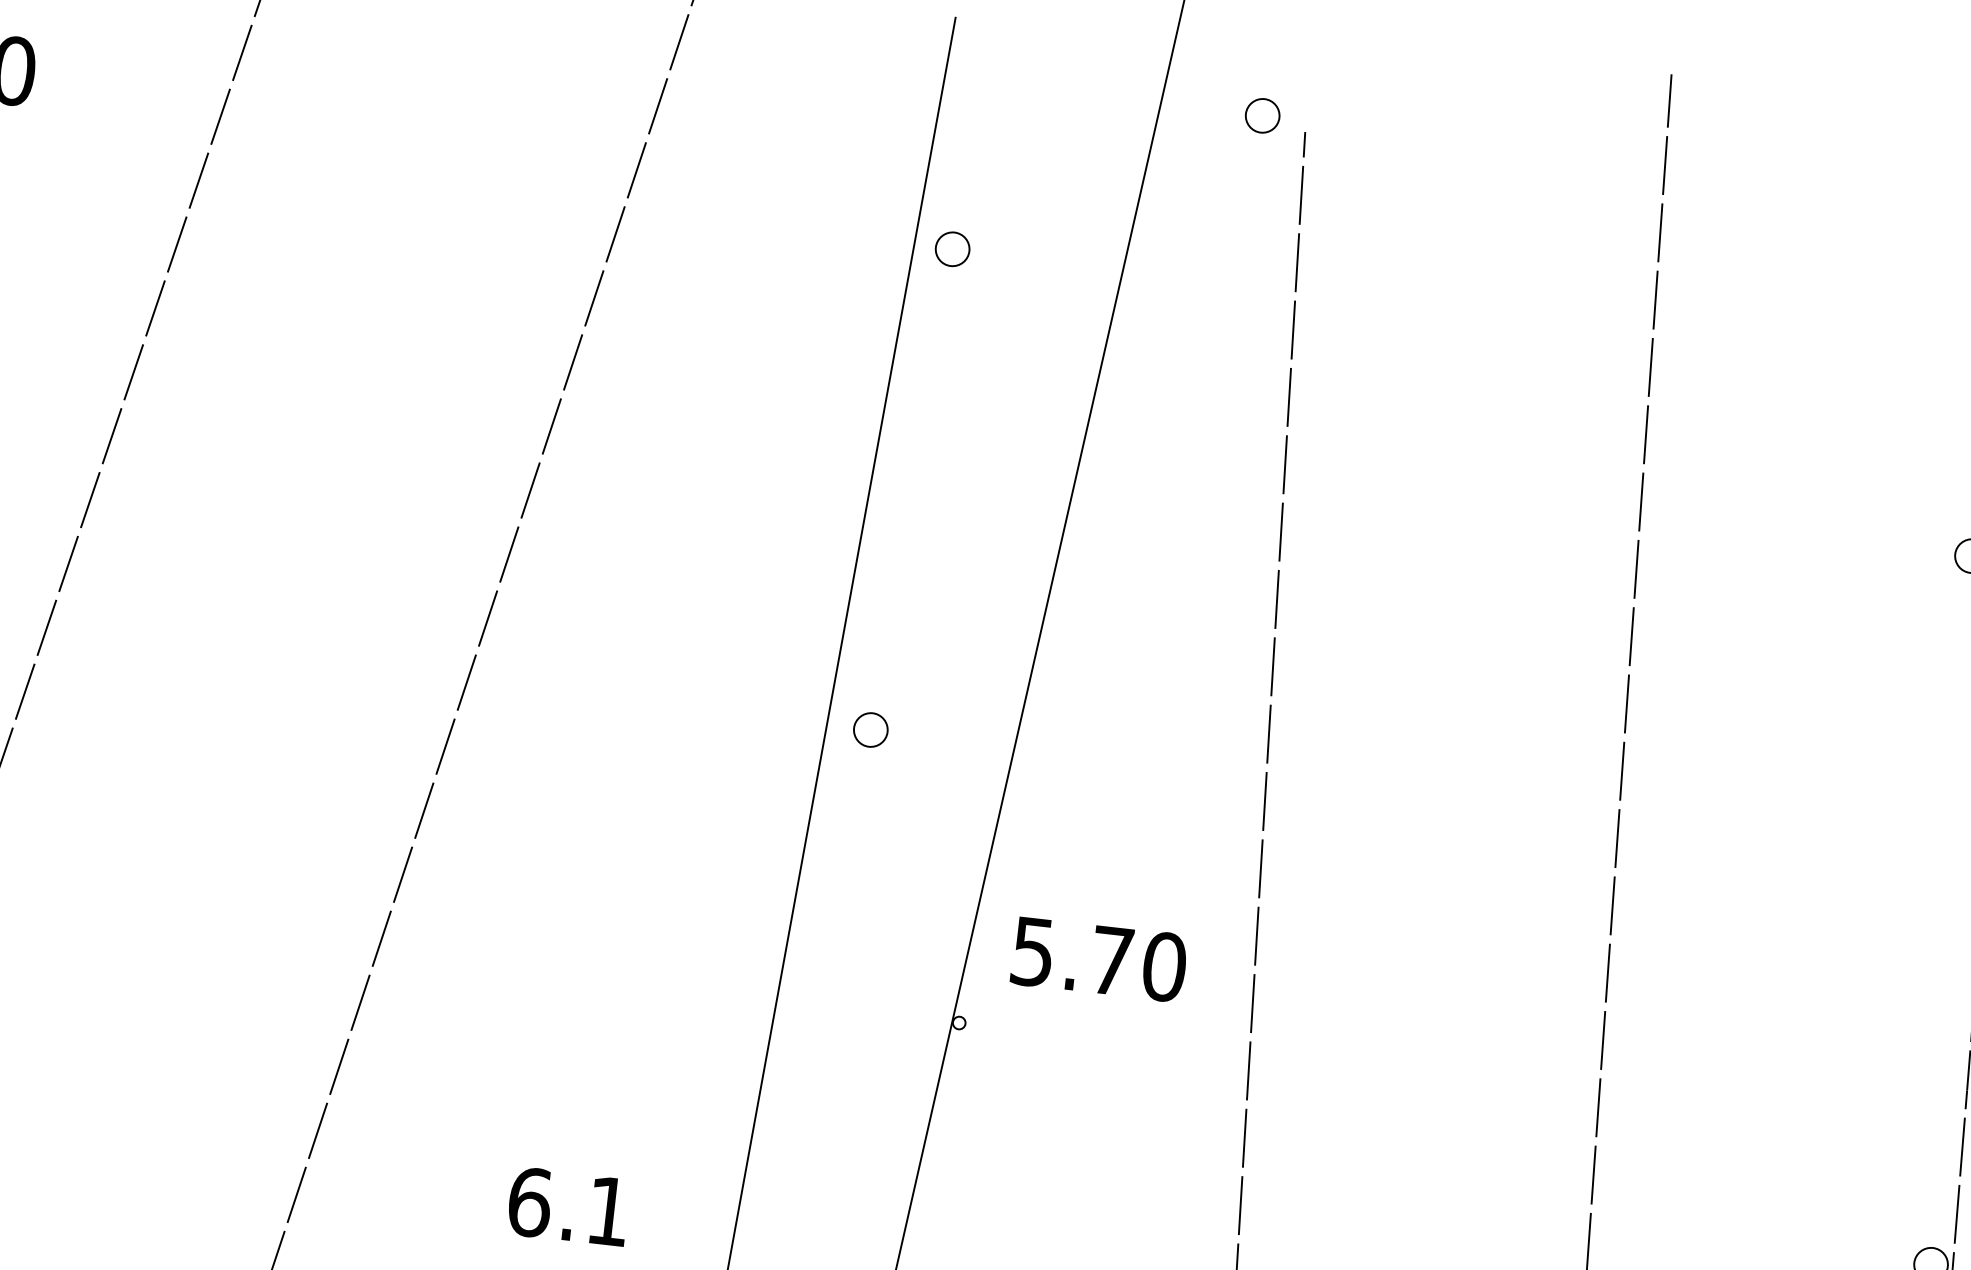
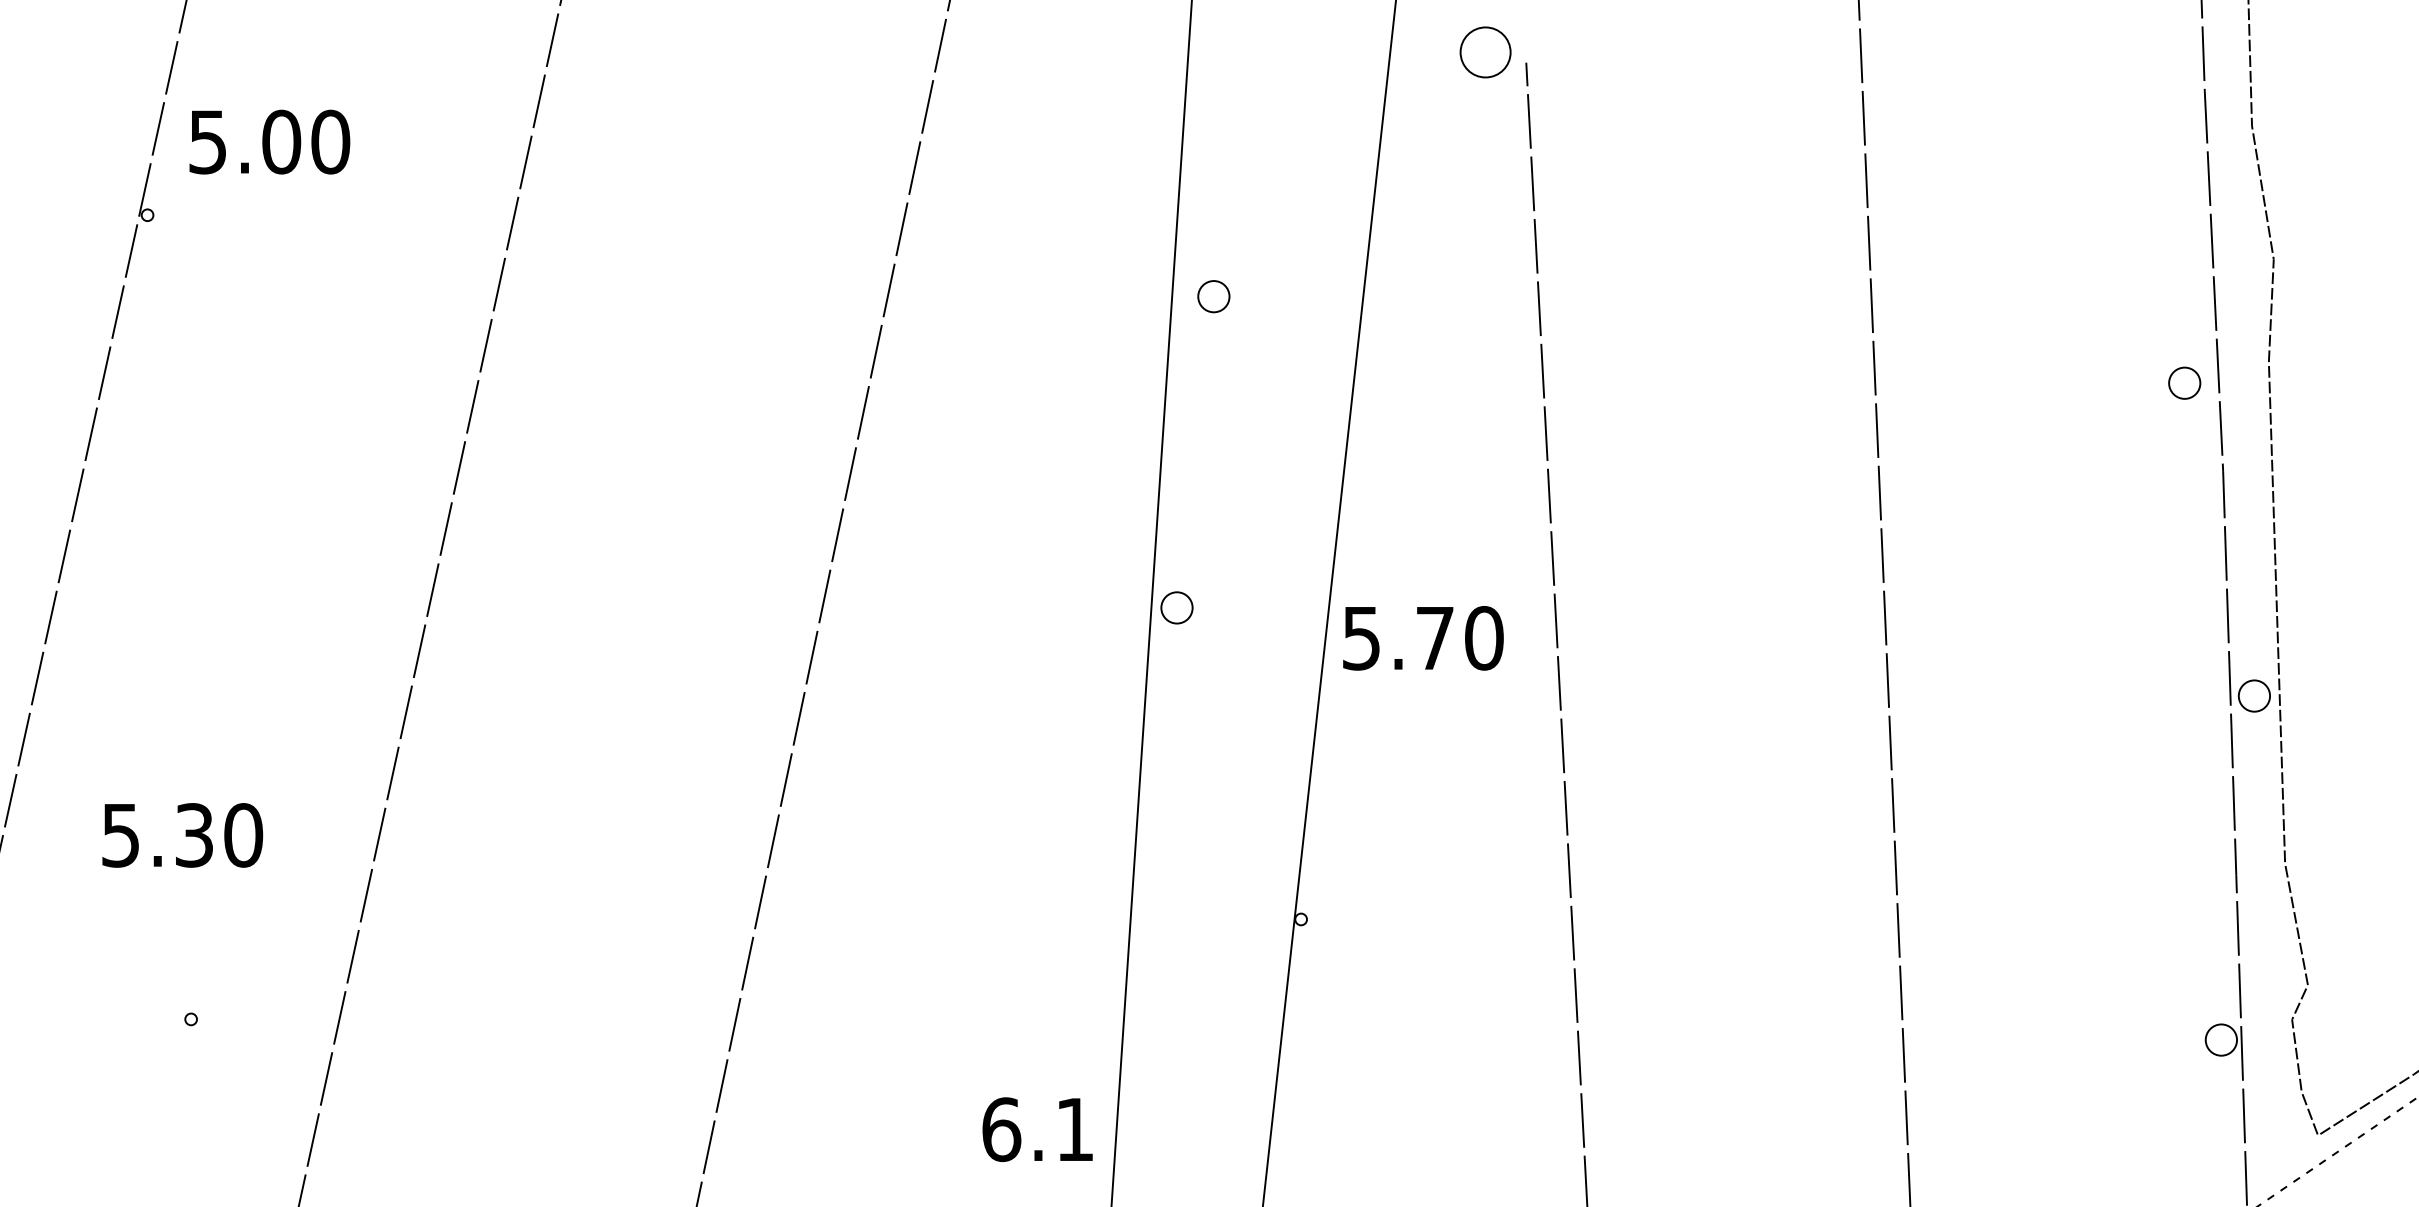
part: (1261, 114) -> (1484, 51), size x1.6
part: (952, 249) -> (1213, 296), moved
part: (870, 729) -> (1176, 607), moved
text: (1099, 959) -> (1423, 638), moved
text: (568, 1206) -> (1037, 1129), moved

